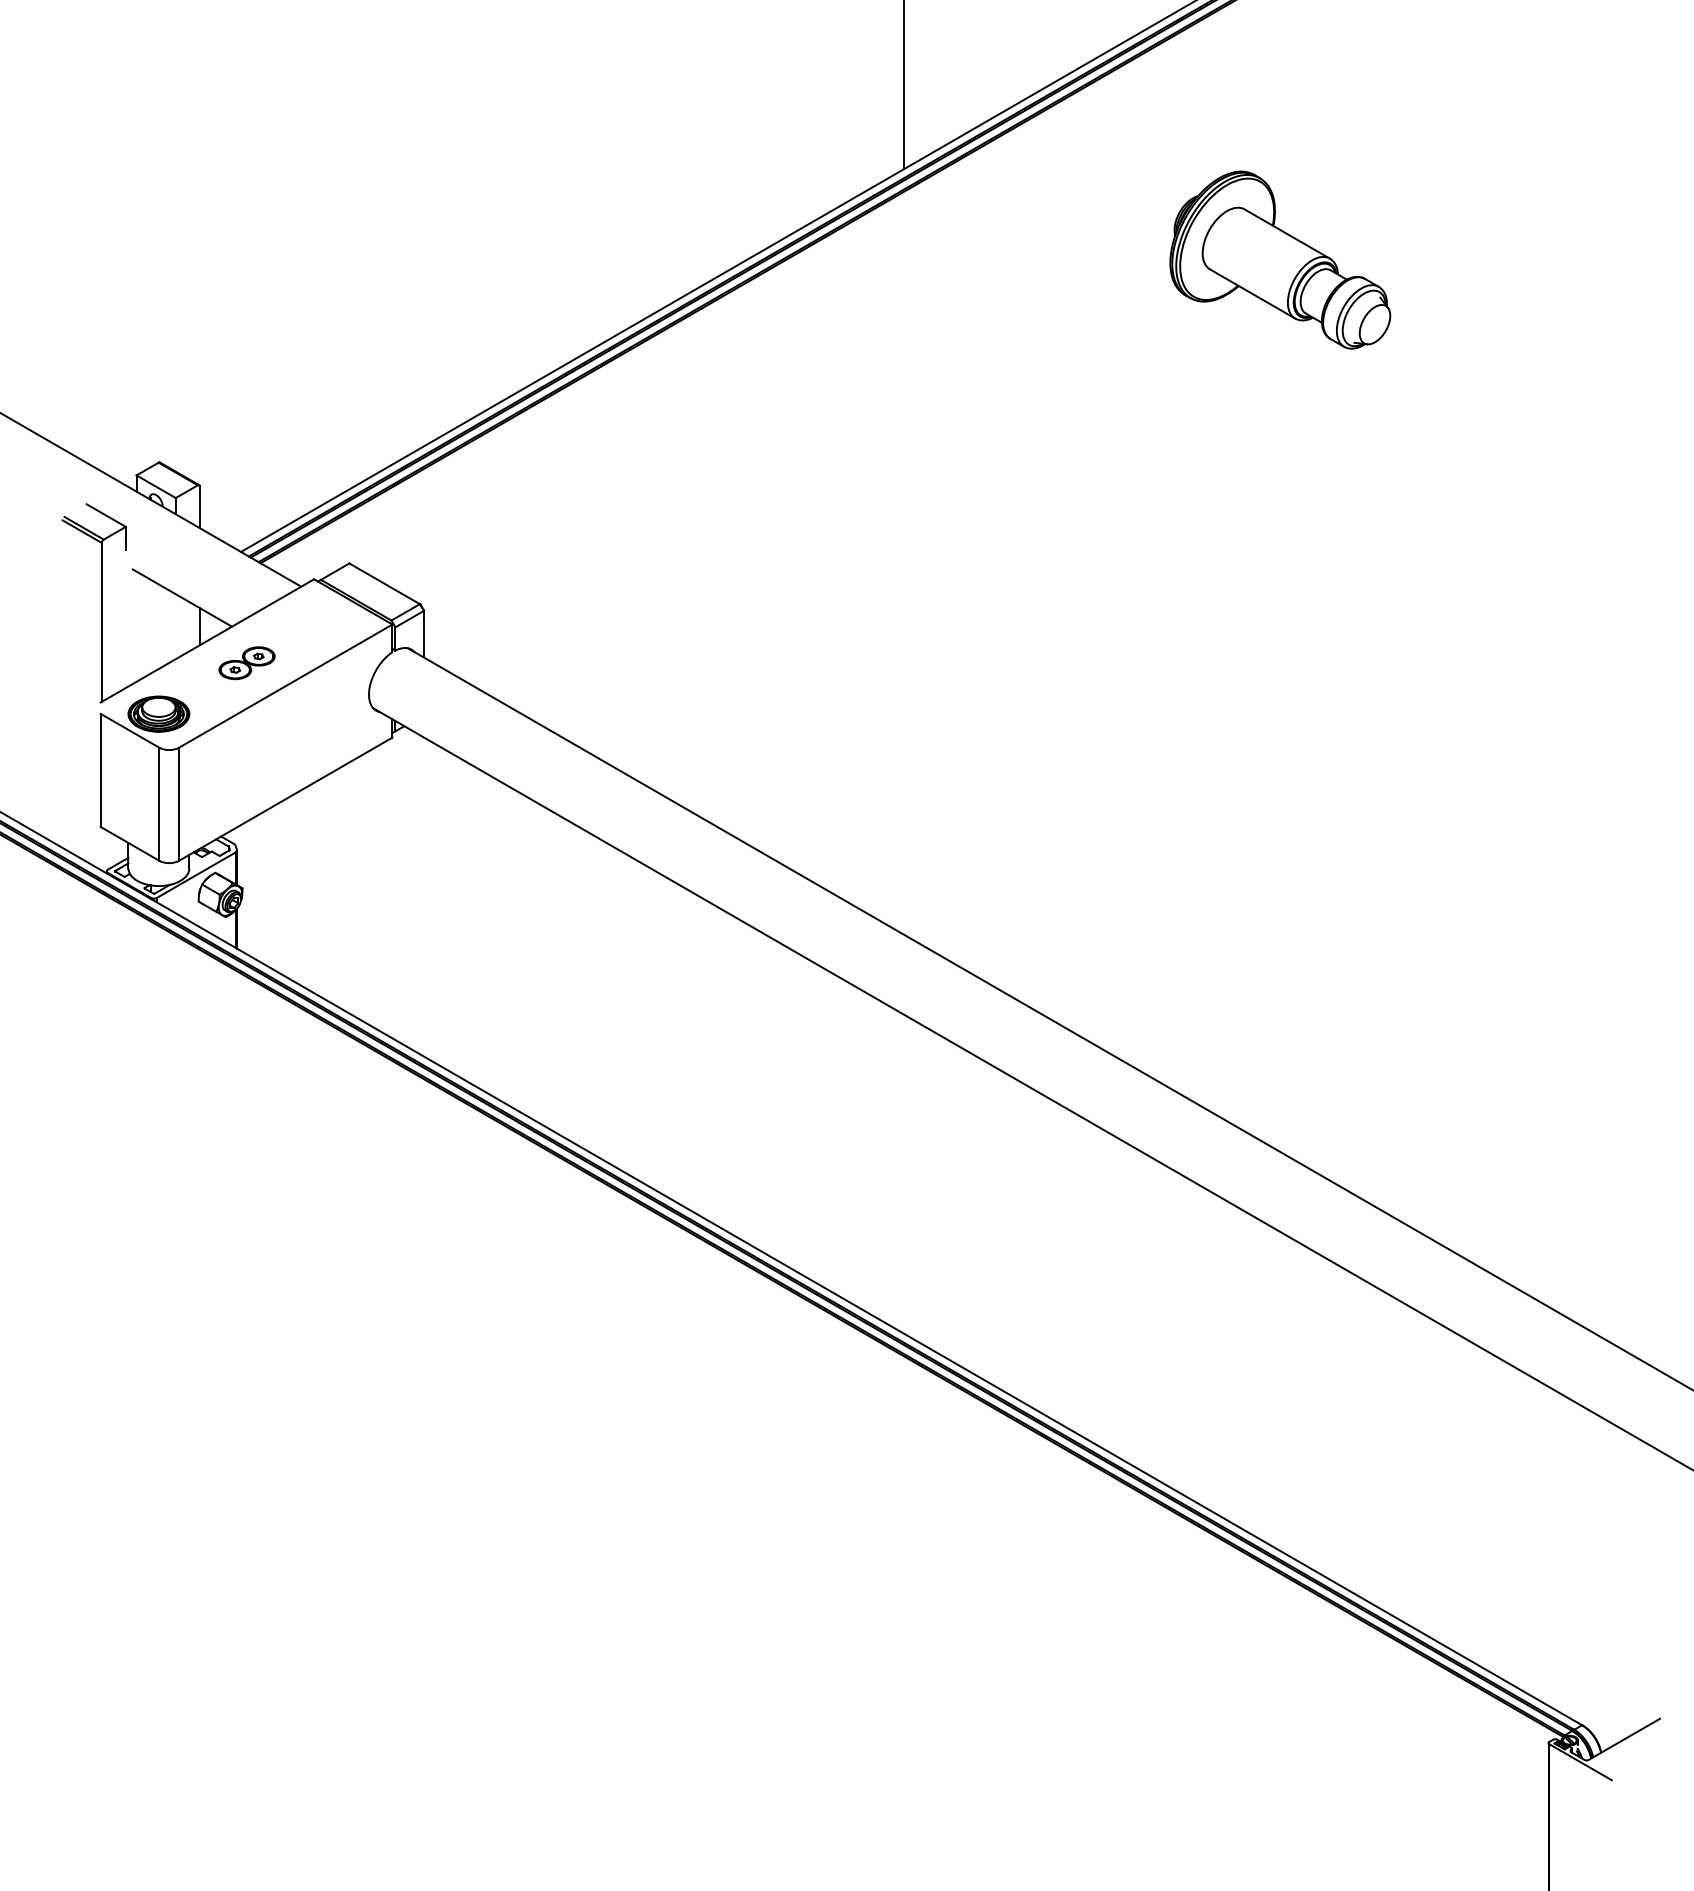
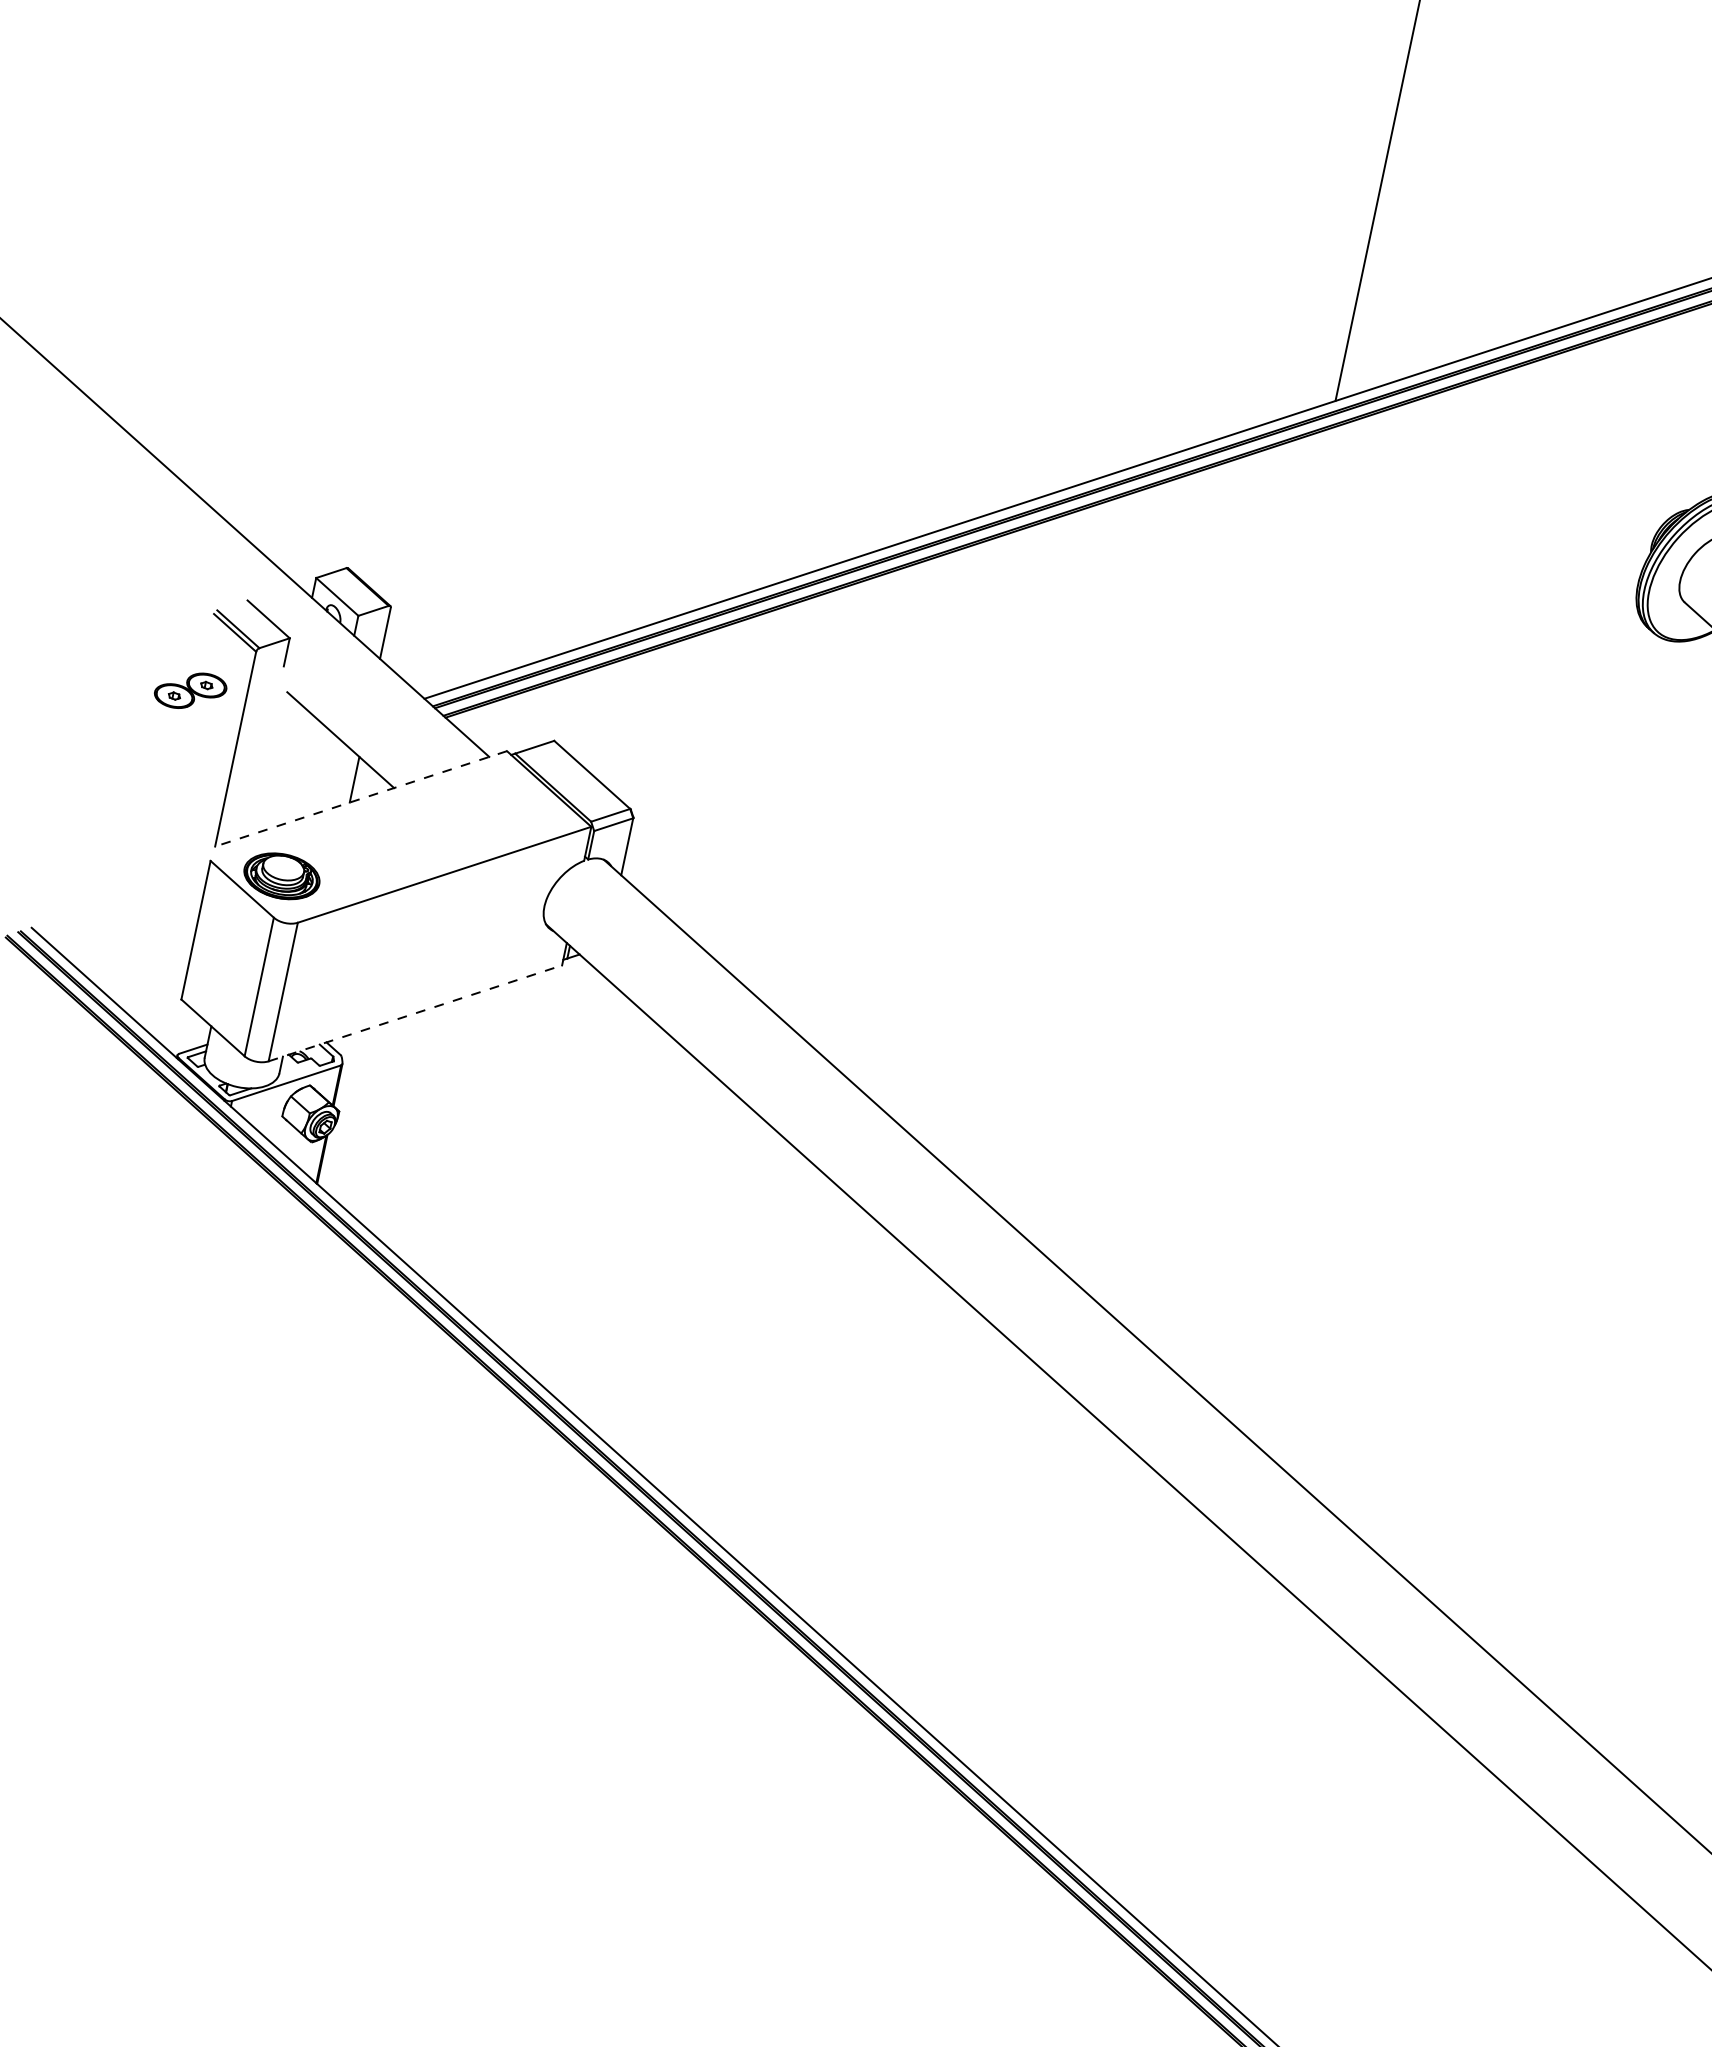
line: (206, 641) -> (359, 799), solid -> dashed
part: (246, 663) -> (189, 691), moved
line: (286, 798) -> (416, 1012), solid -> dashed

